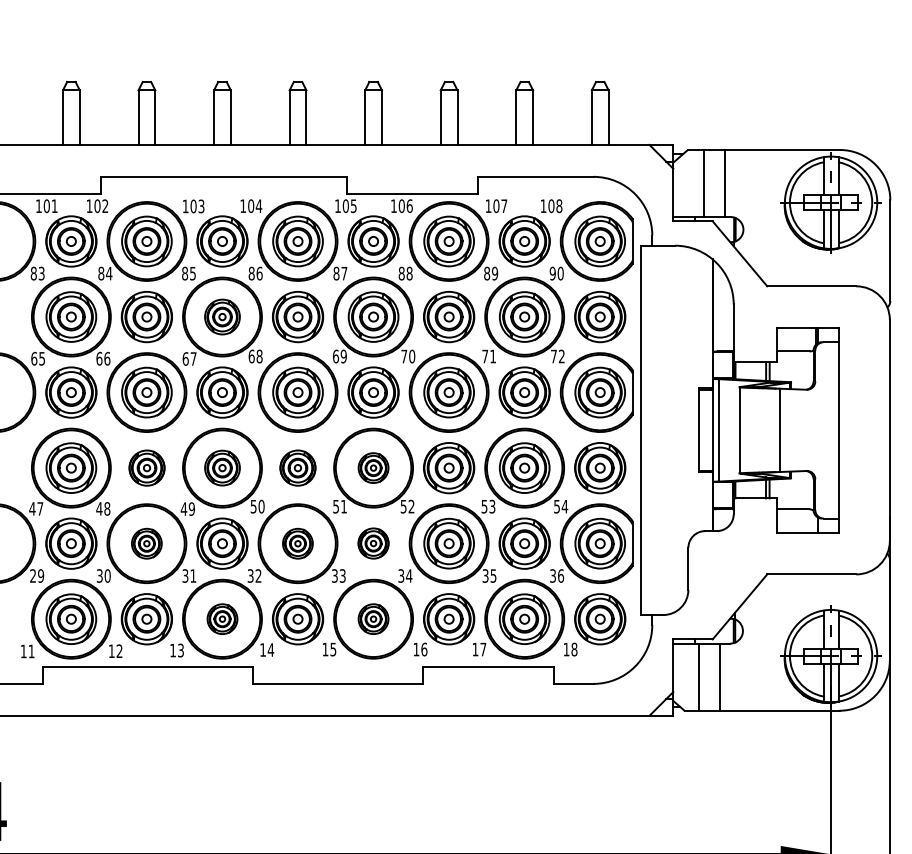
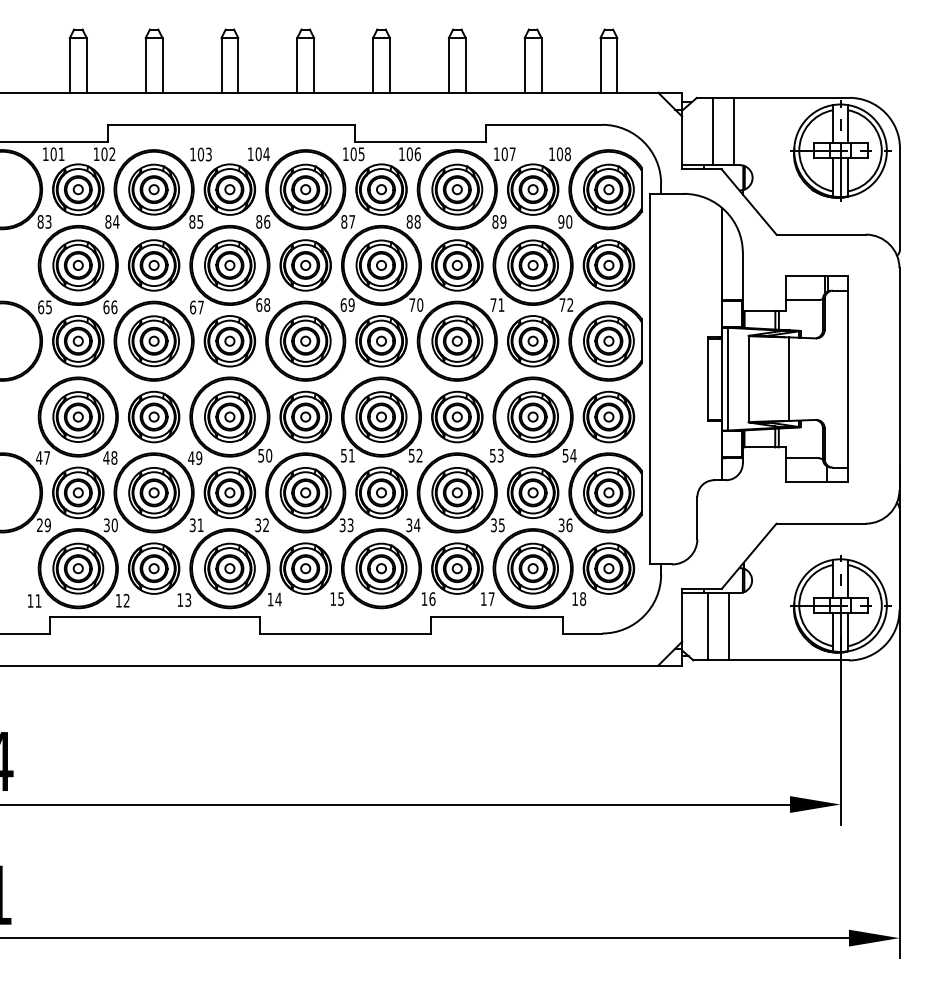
part: (222, 317) -> (229, 265), size x1.43
part: (147, 467) -> (154, 416), size x1.43
part: (222, 467) -> (229, 416), size x1.43
part: (297, 467) -> (305, 416), size x1.43
part: (373, 467) -> (381, 416), size x1.67
part: (146, 543) -> (153, 492), size x1.67
part: (297, 543) -> (305, 492), size x1.67
part: (373, 543) -> (381, 492), size x1.67
part: (222, 619) -> (229, 568), size x1.67
part: (373, 619) -> (381, 568), size x1.67

